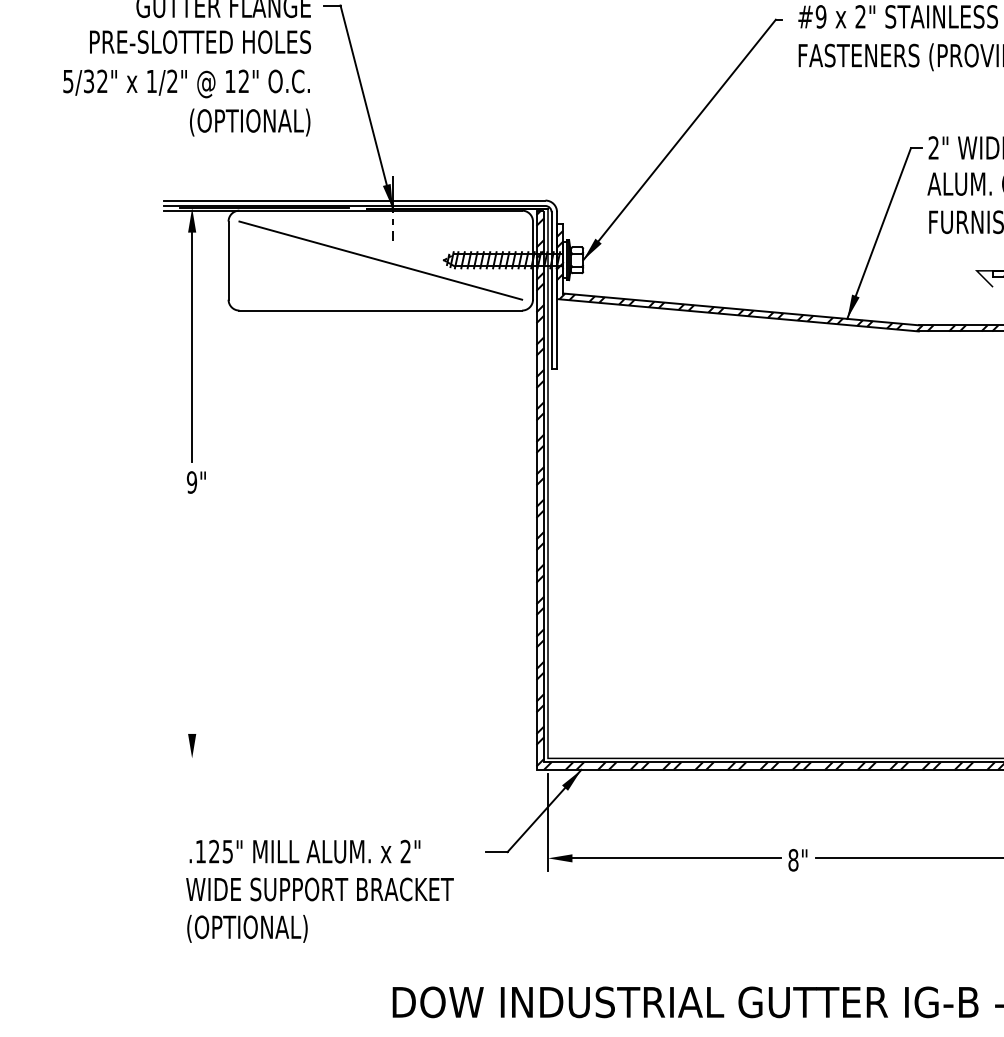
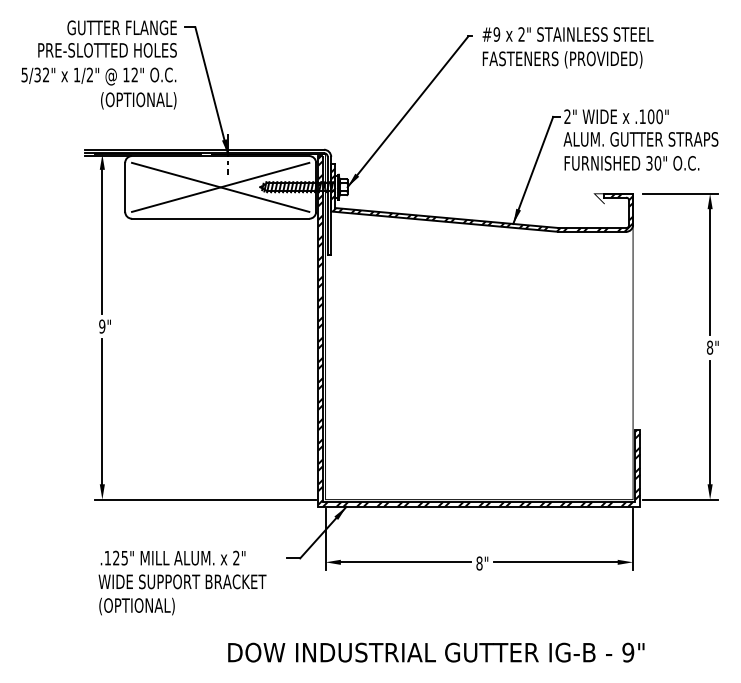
line: (380, 259) -> (220, 186), added
line: (192, 617) -> (102, 411), added
line: (355, 758) -> (204, 499), added

